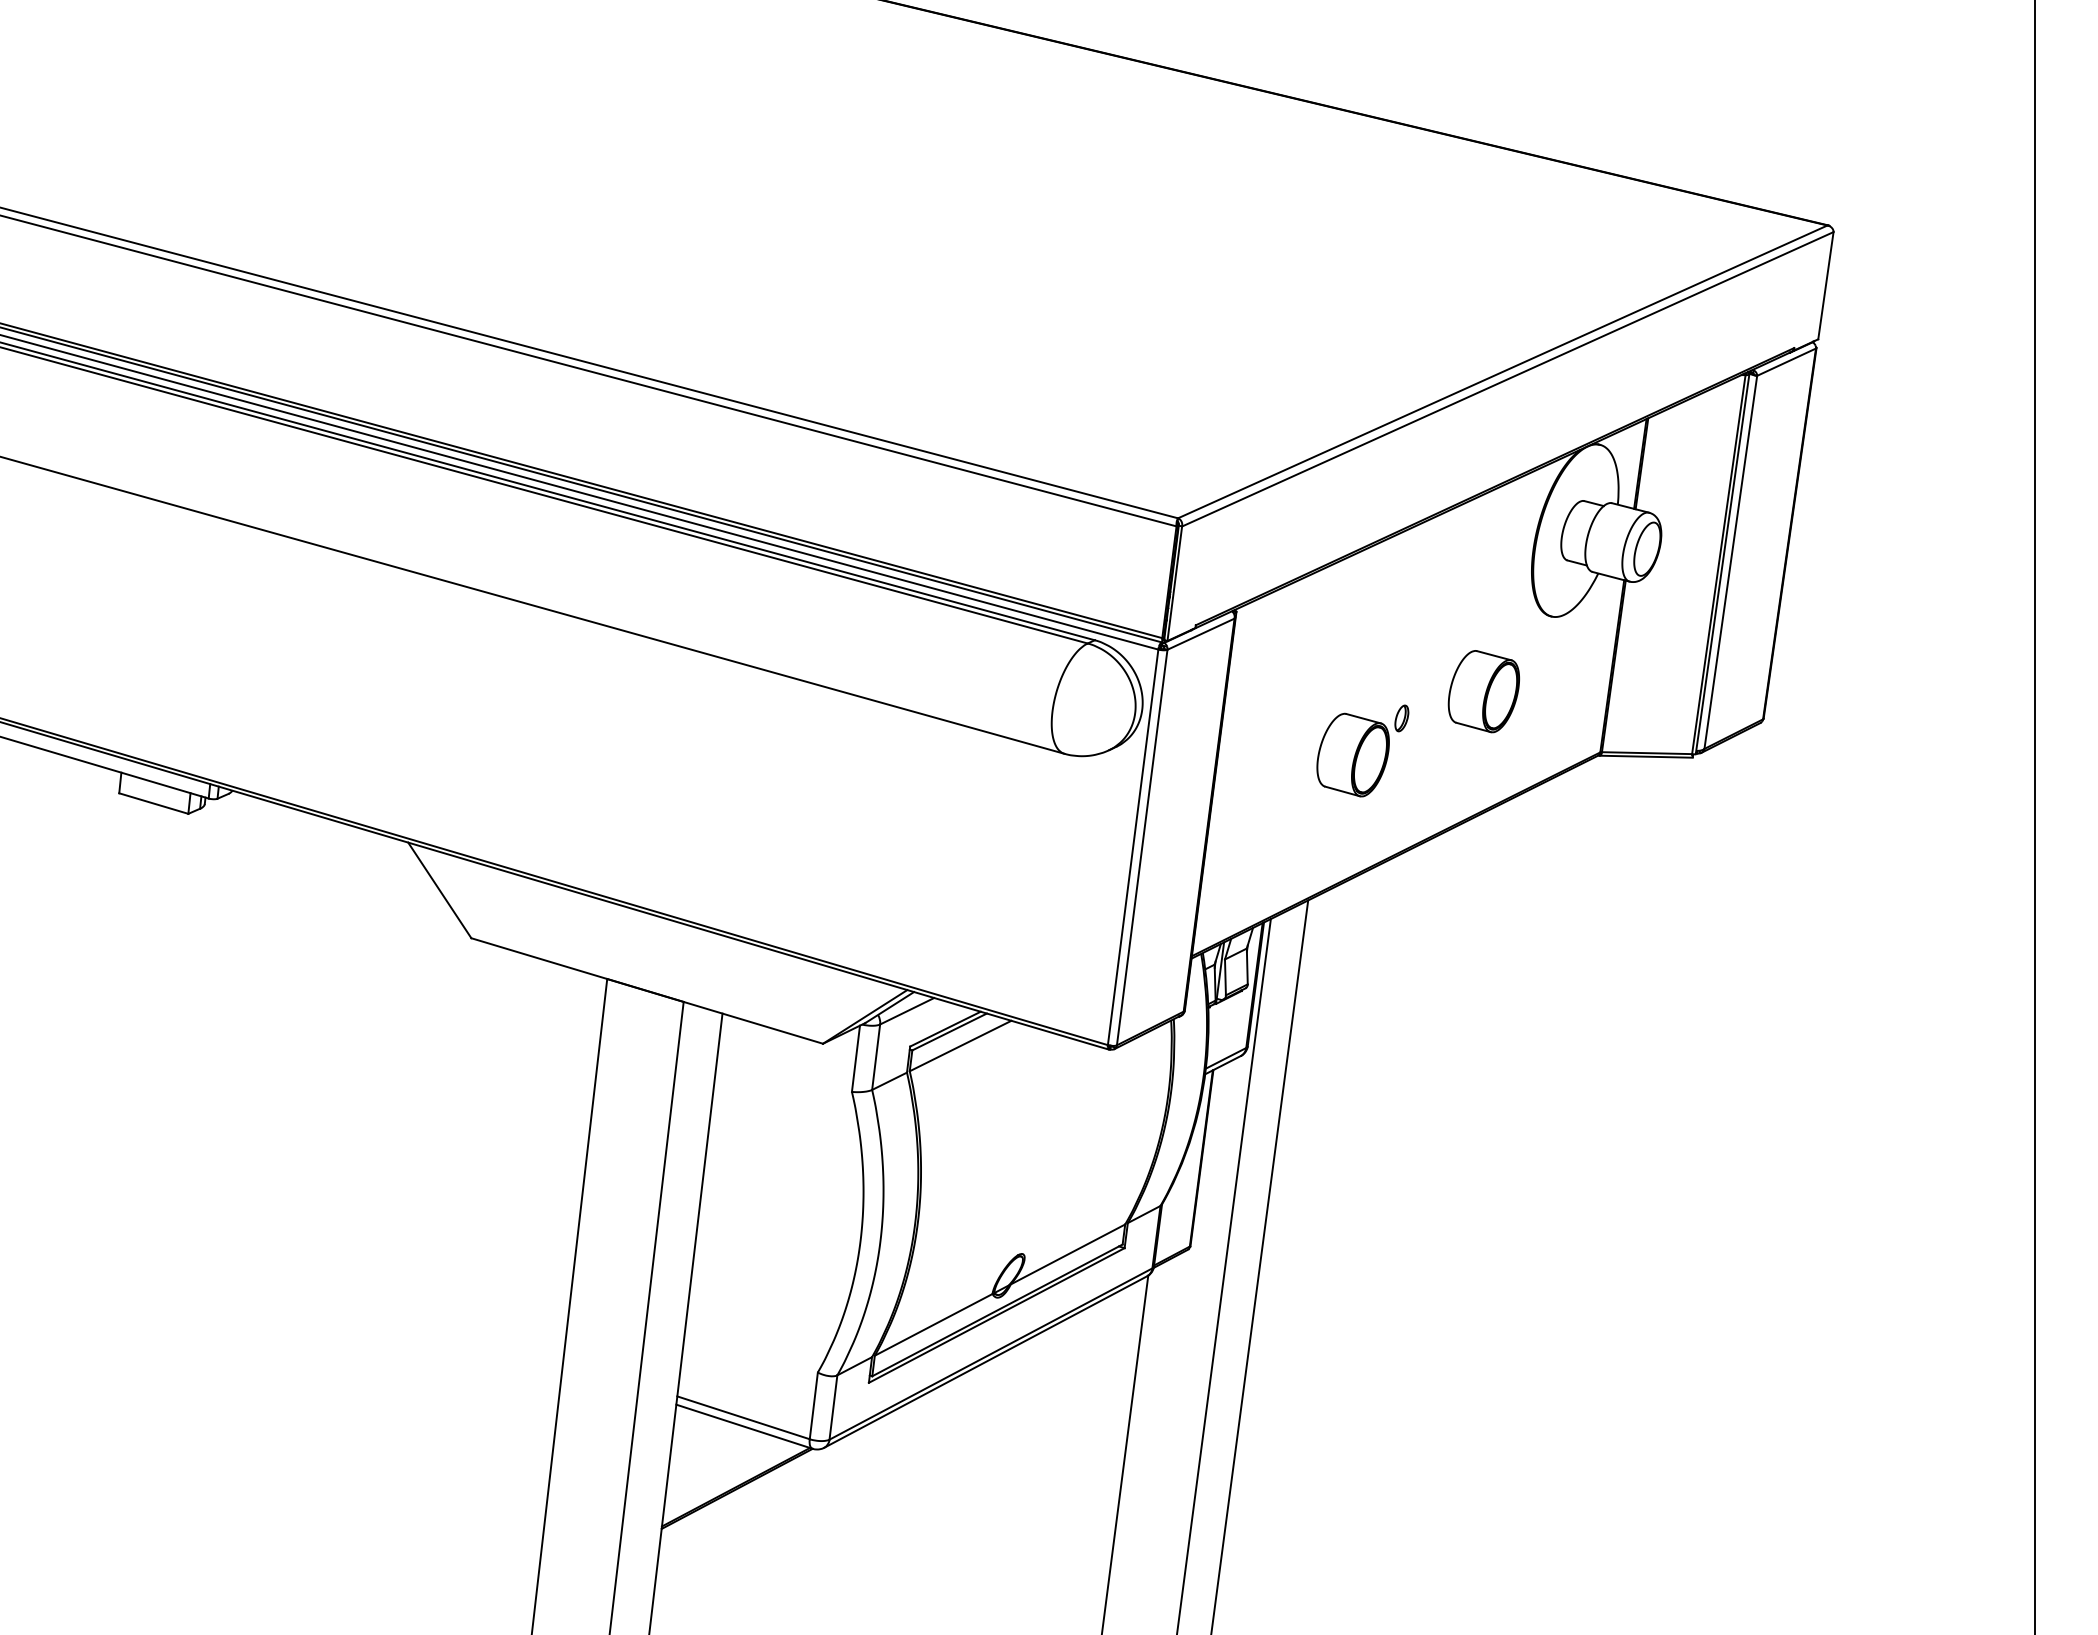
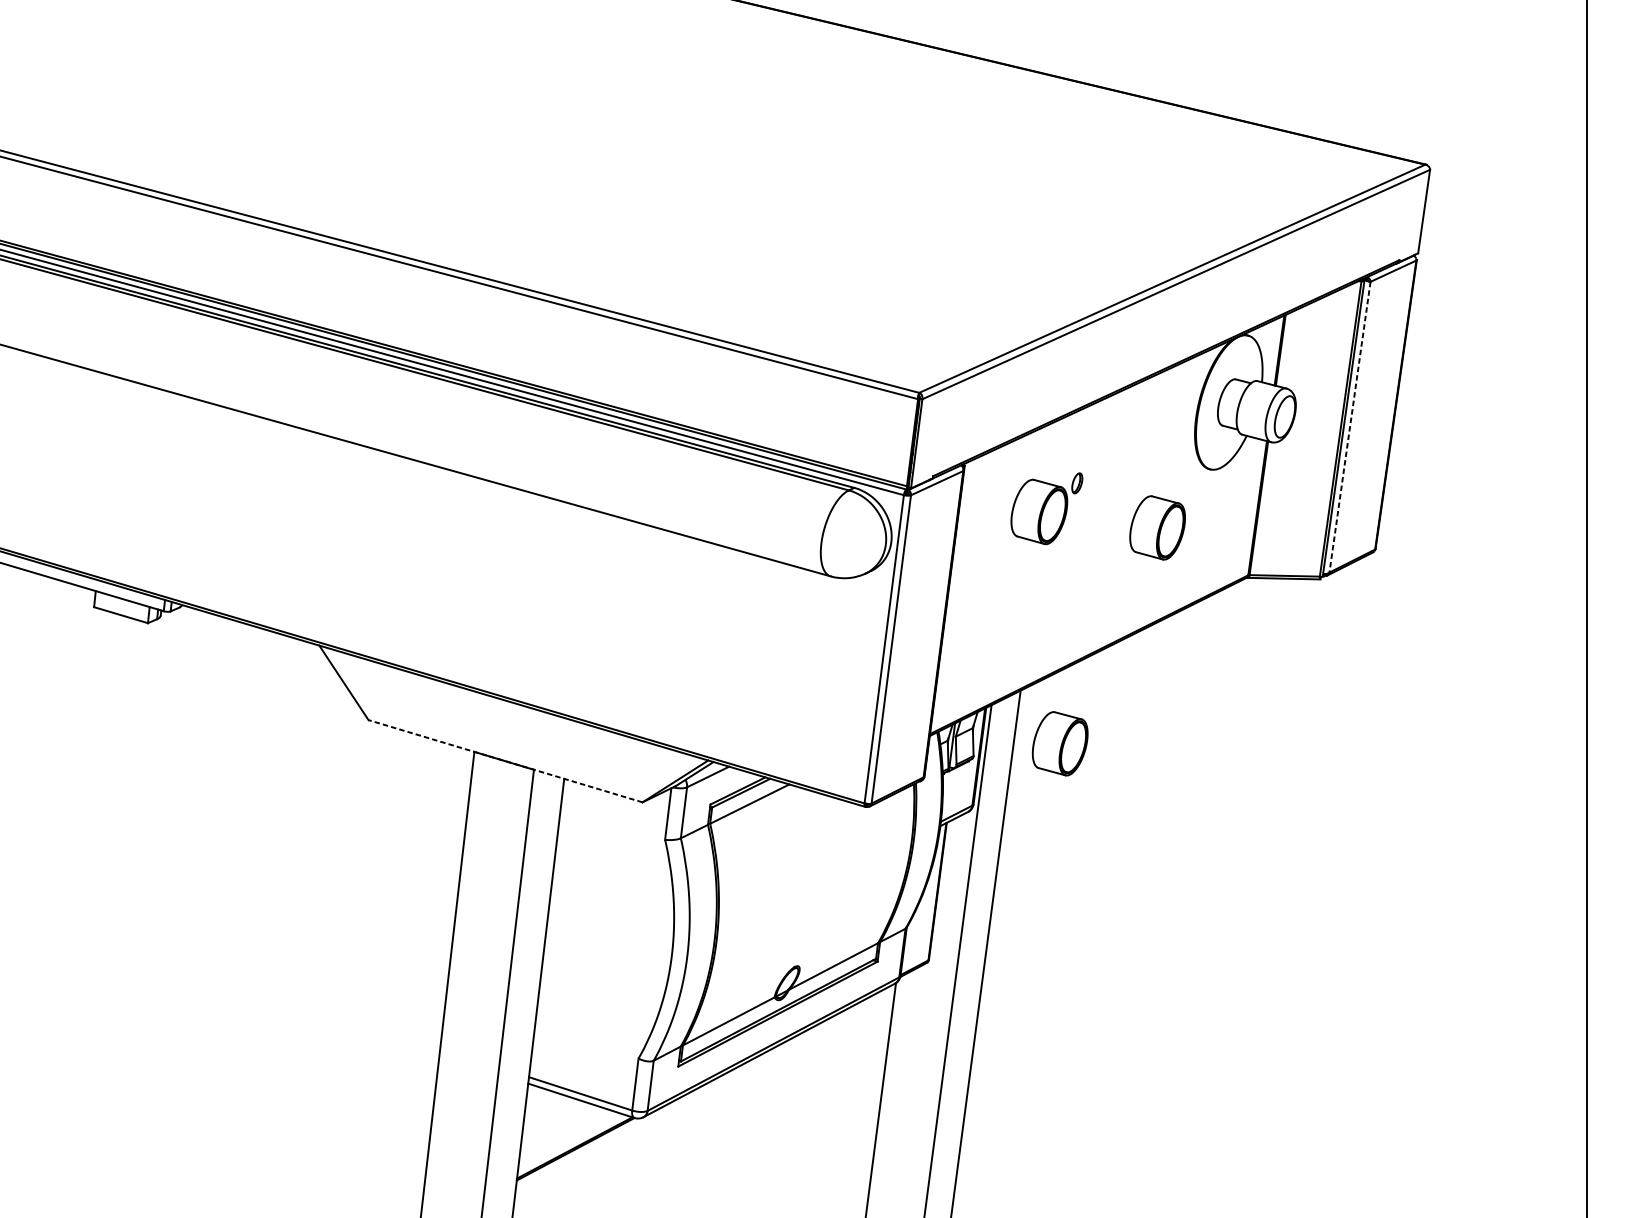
line: (1730, 562) -> (1349, 427), solid -> dashed
part: (1362, 750) -> (1046, 508), moved
part: (1358, 968) -> (1059, 743), added
line: (647, 991) -> (505, 761), solid -> dashed

